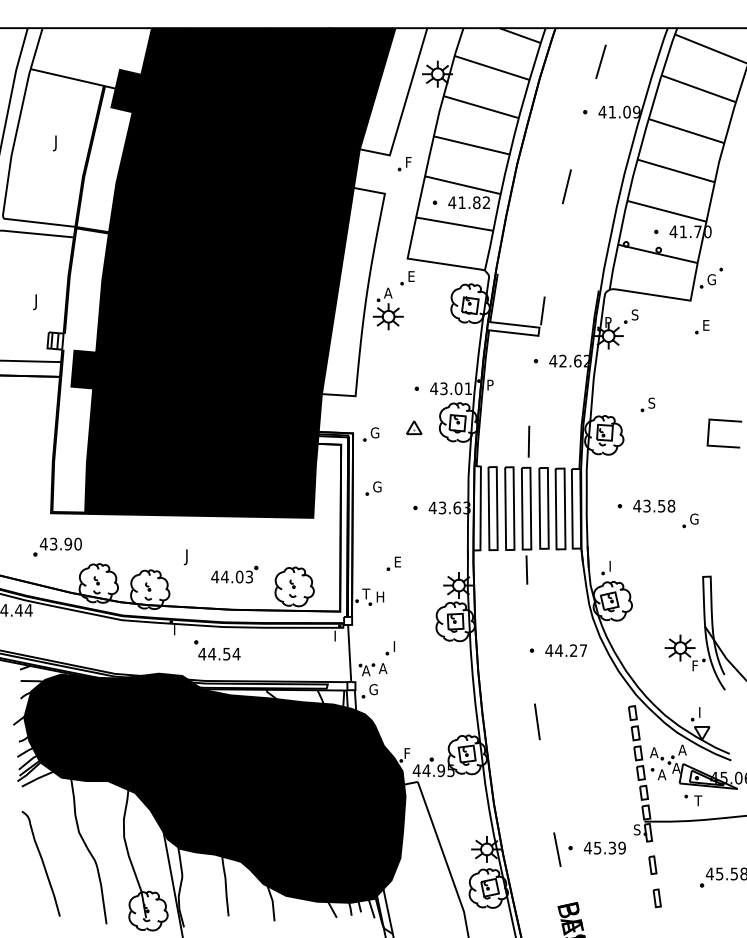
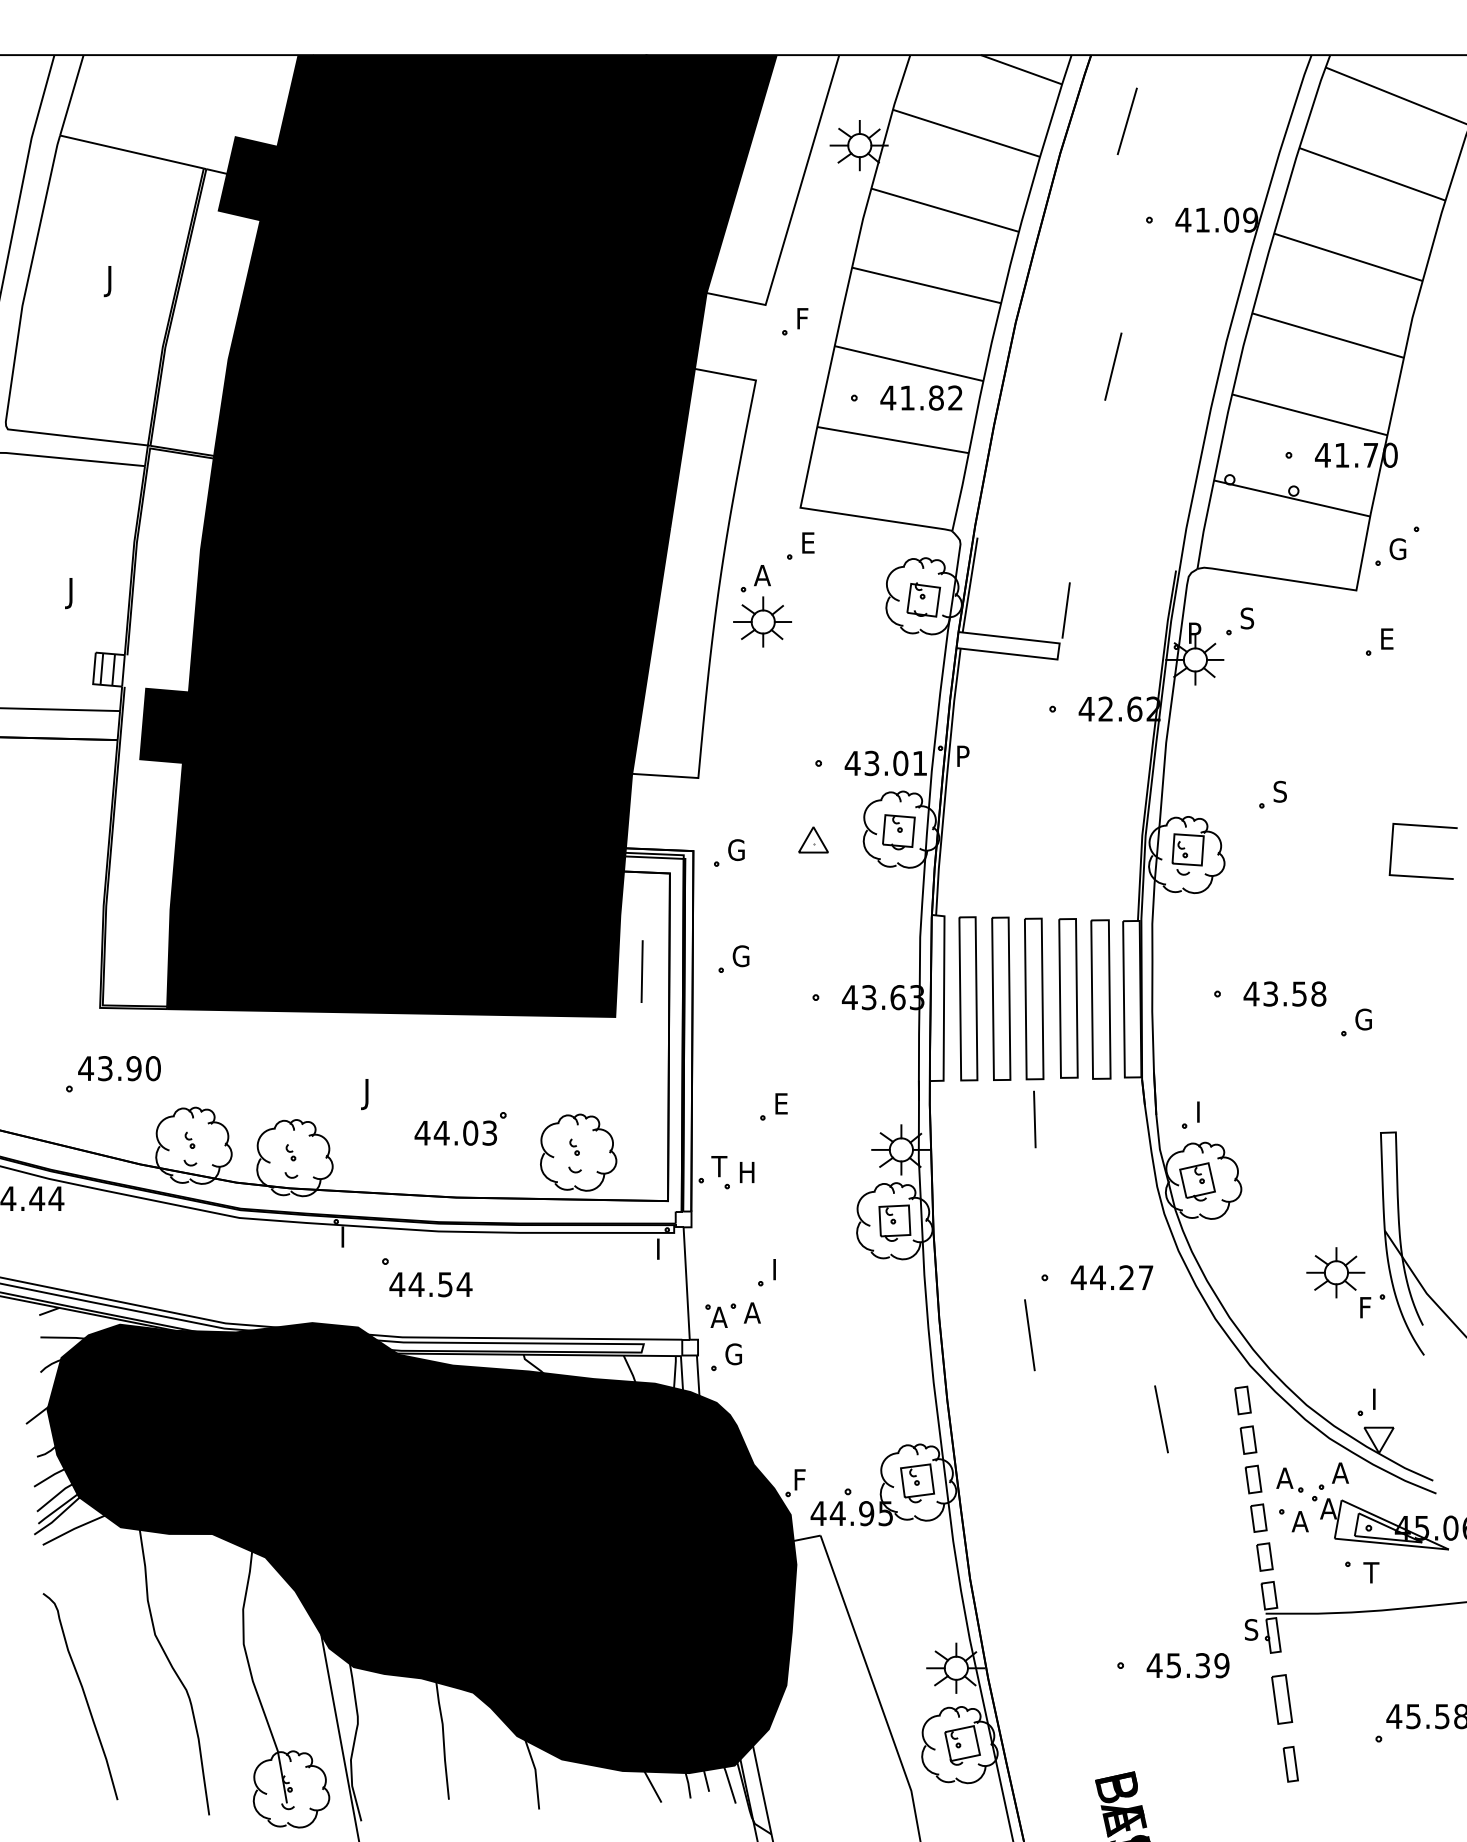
line: (600, 61) -> (1126, 120), moved
line: (528, 441) -> (641, 971), moved
line: (537, 721) -> (1030, 1334), moved
line: (557, 849) -> (1161, 1418), moved
part: (652, 864) -> (1281, 1697), size x1.4

